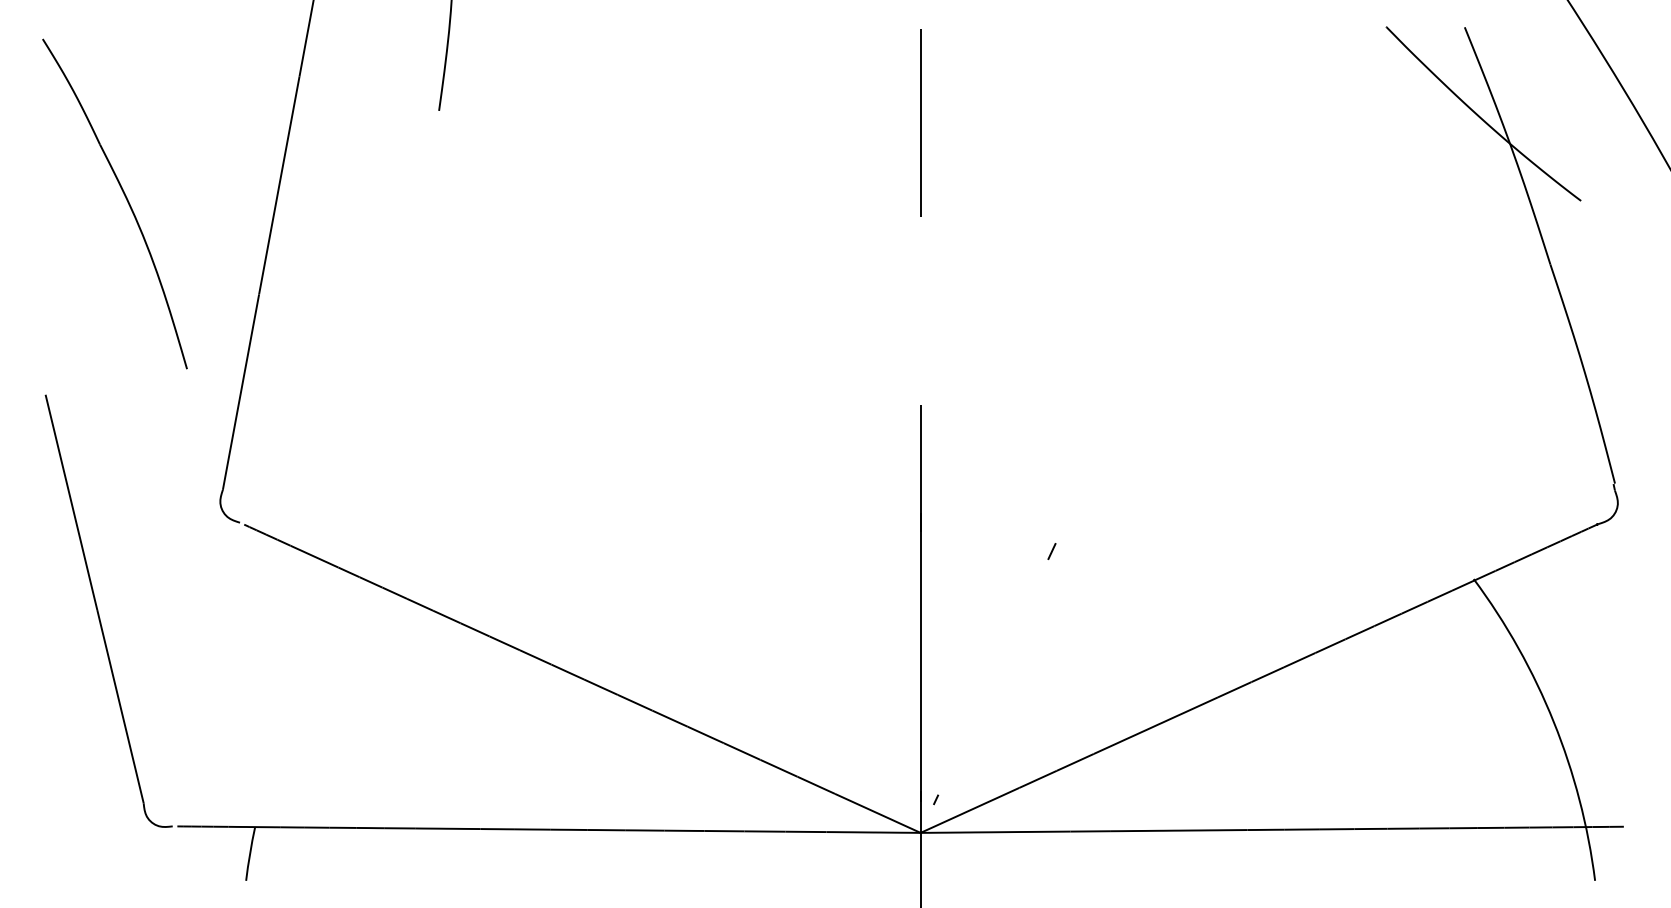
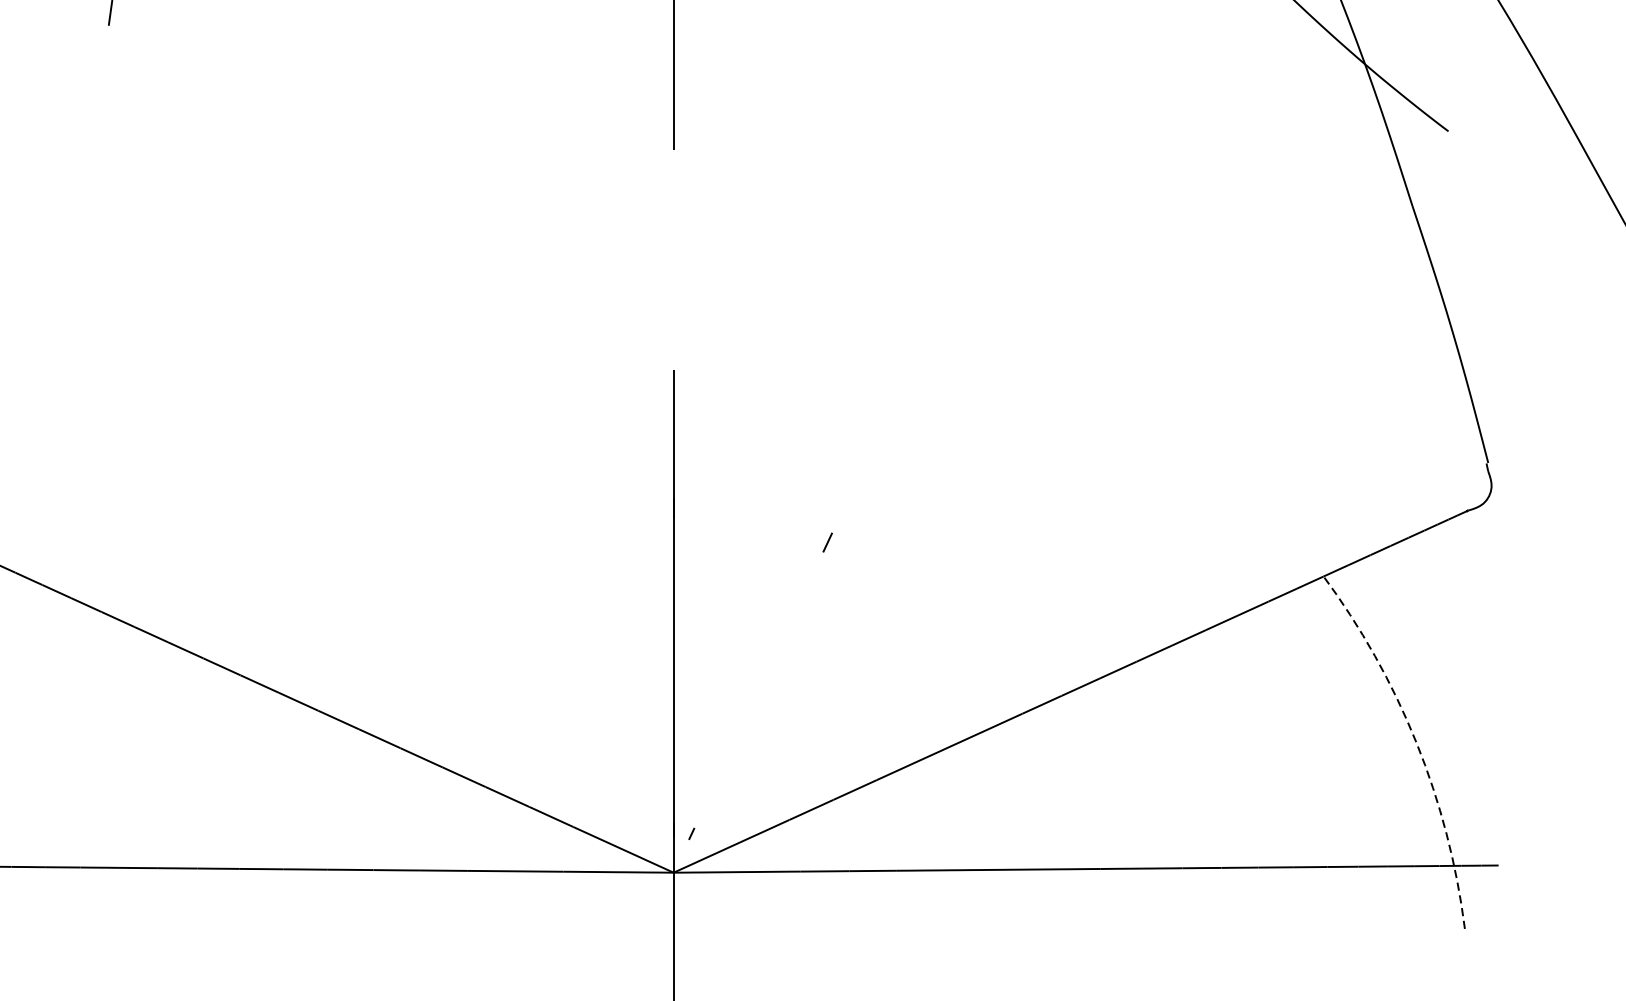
arc: (1553, 722) -> (1416, 743), solid -> dashed

